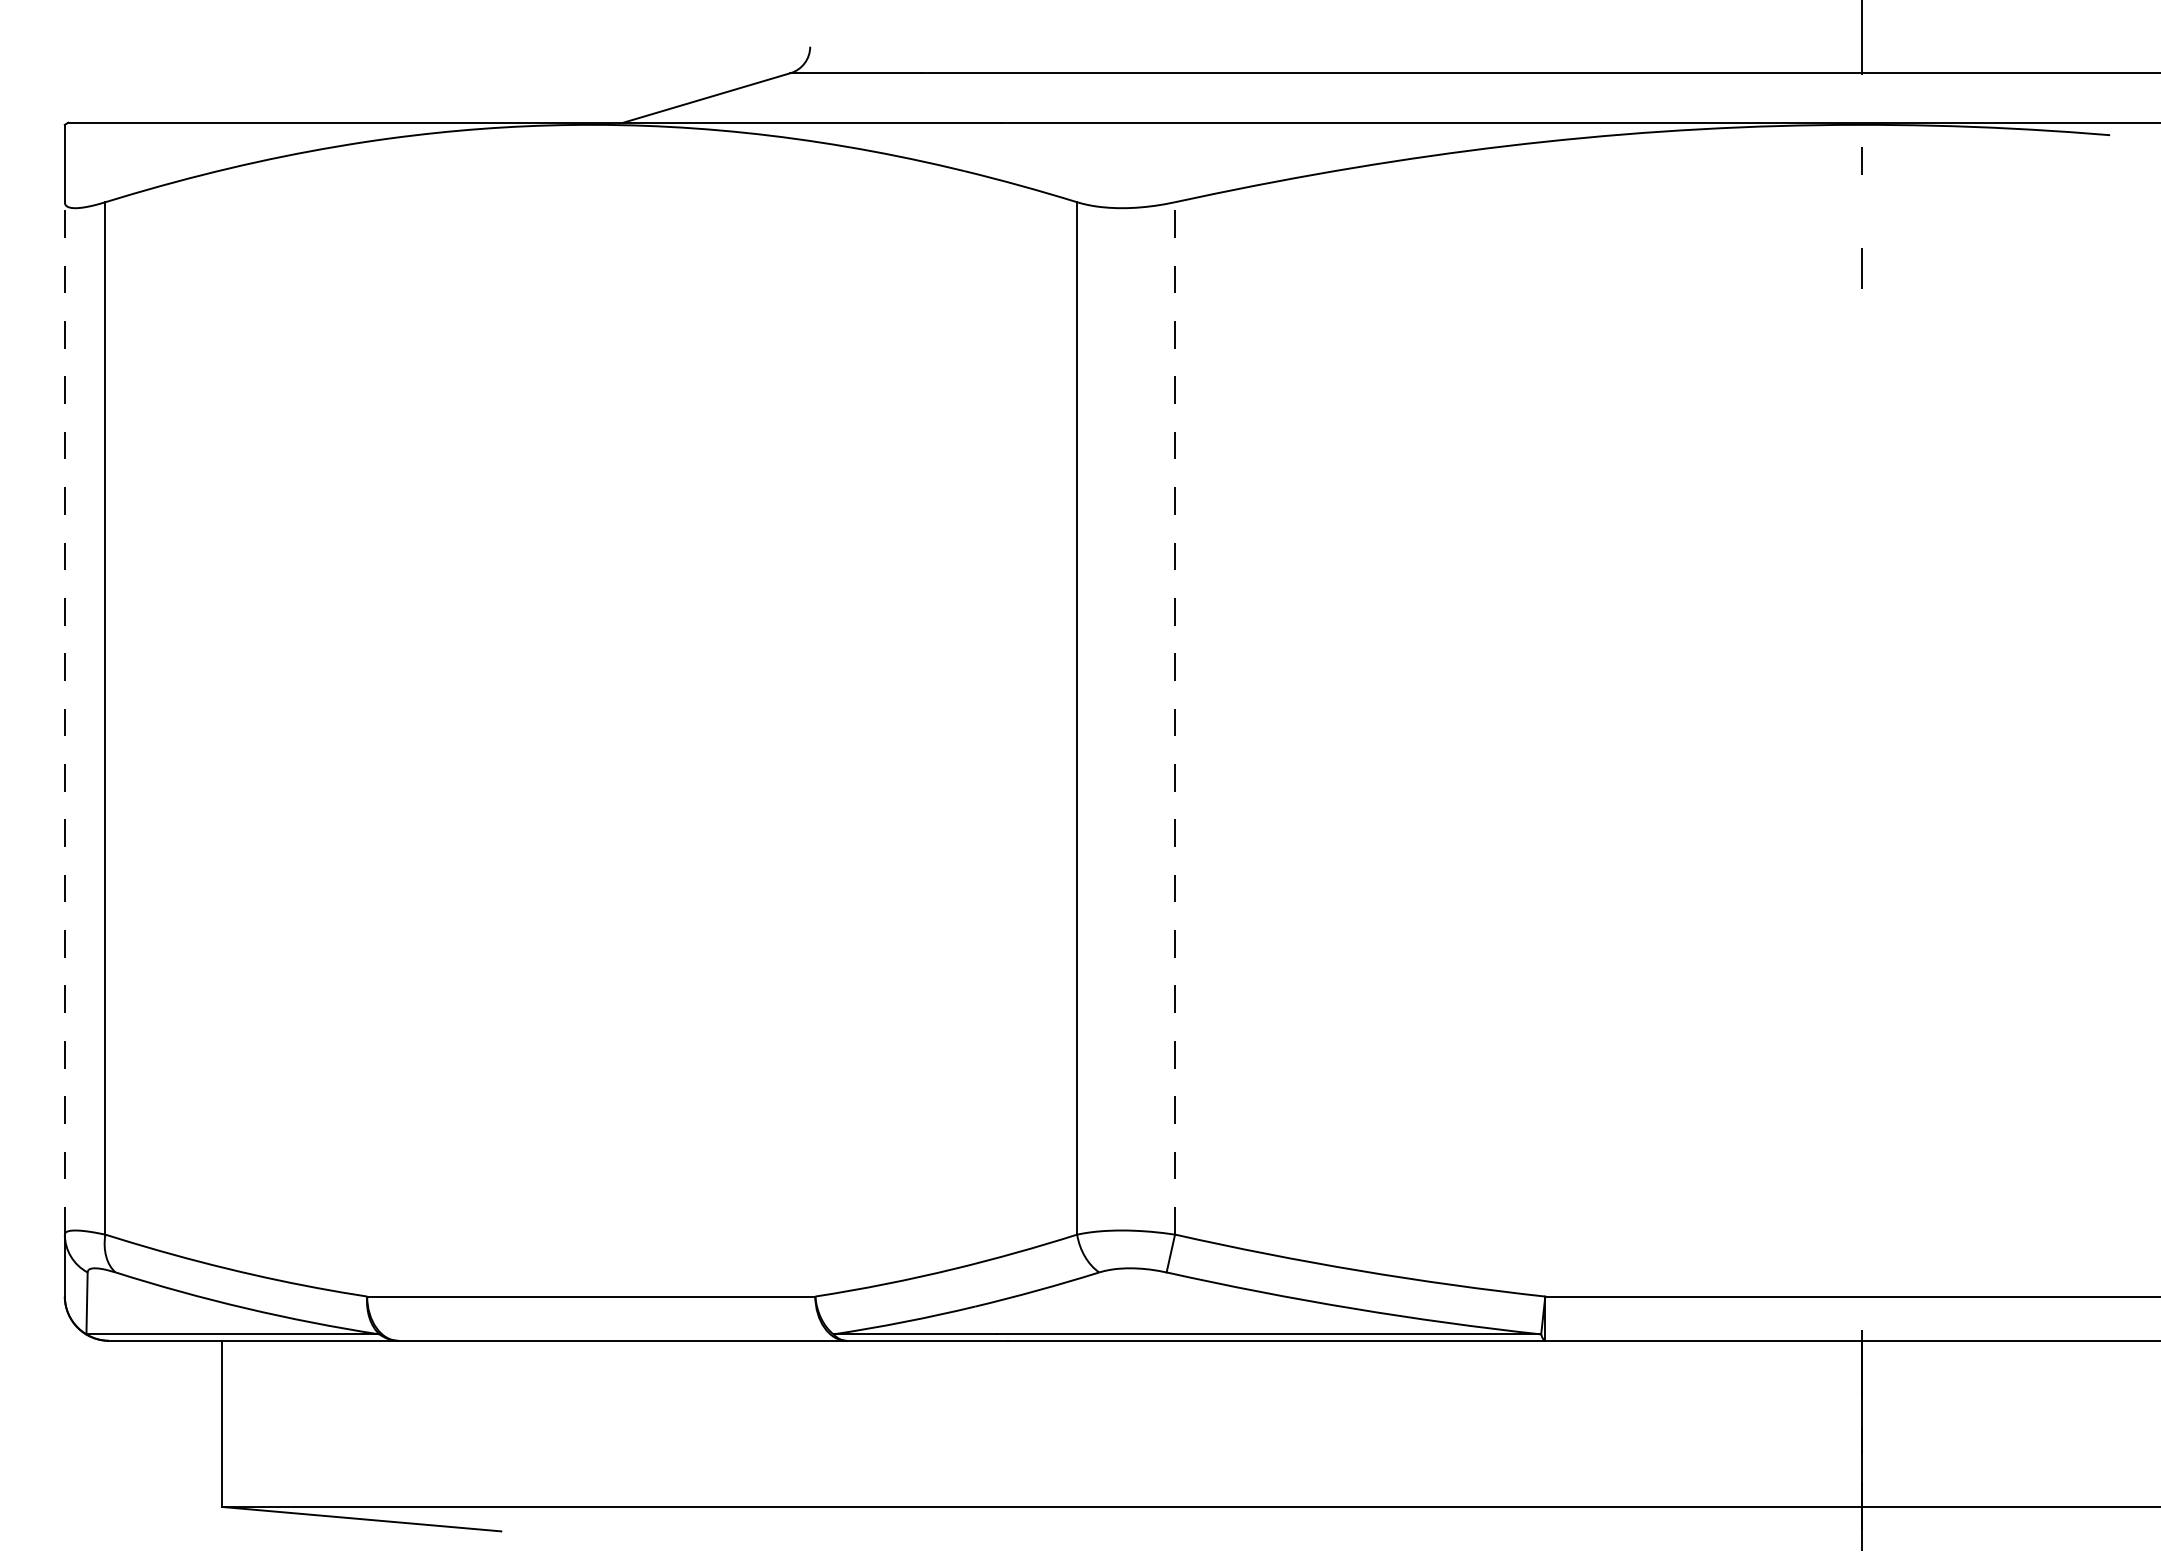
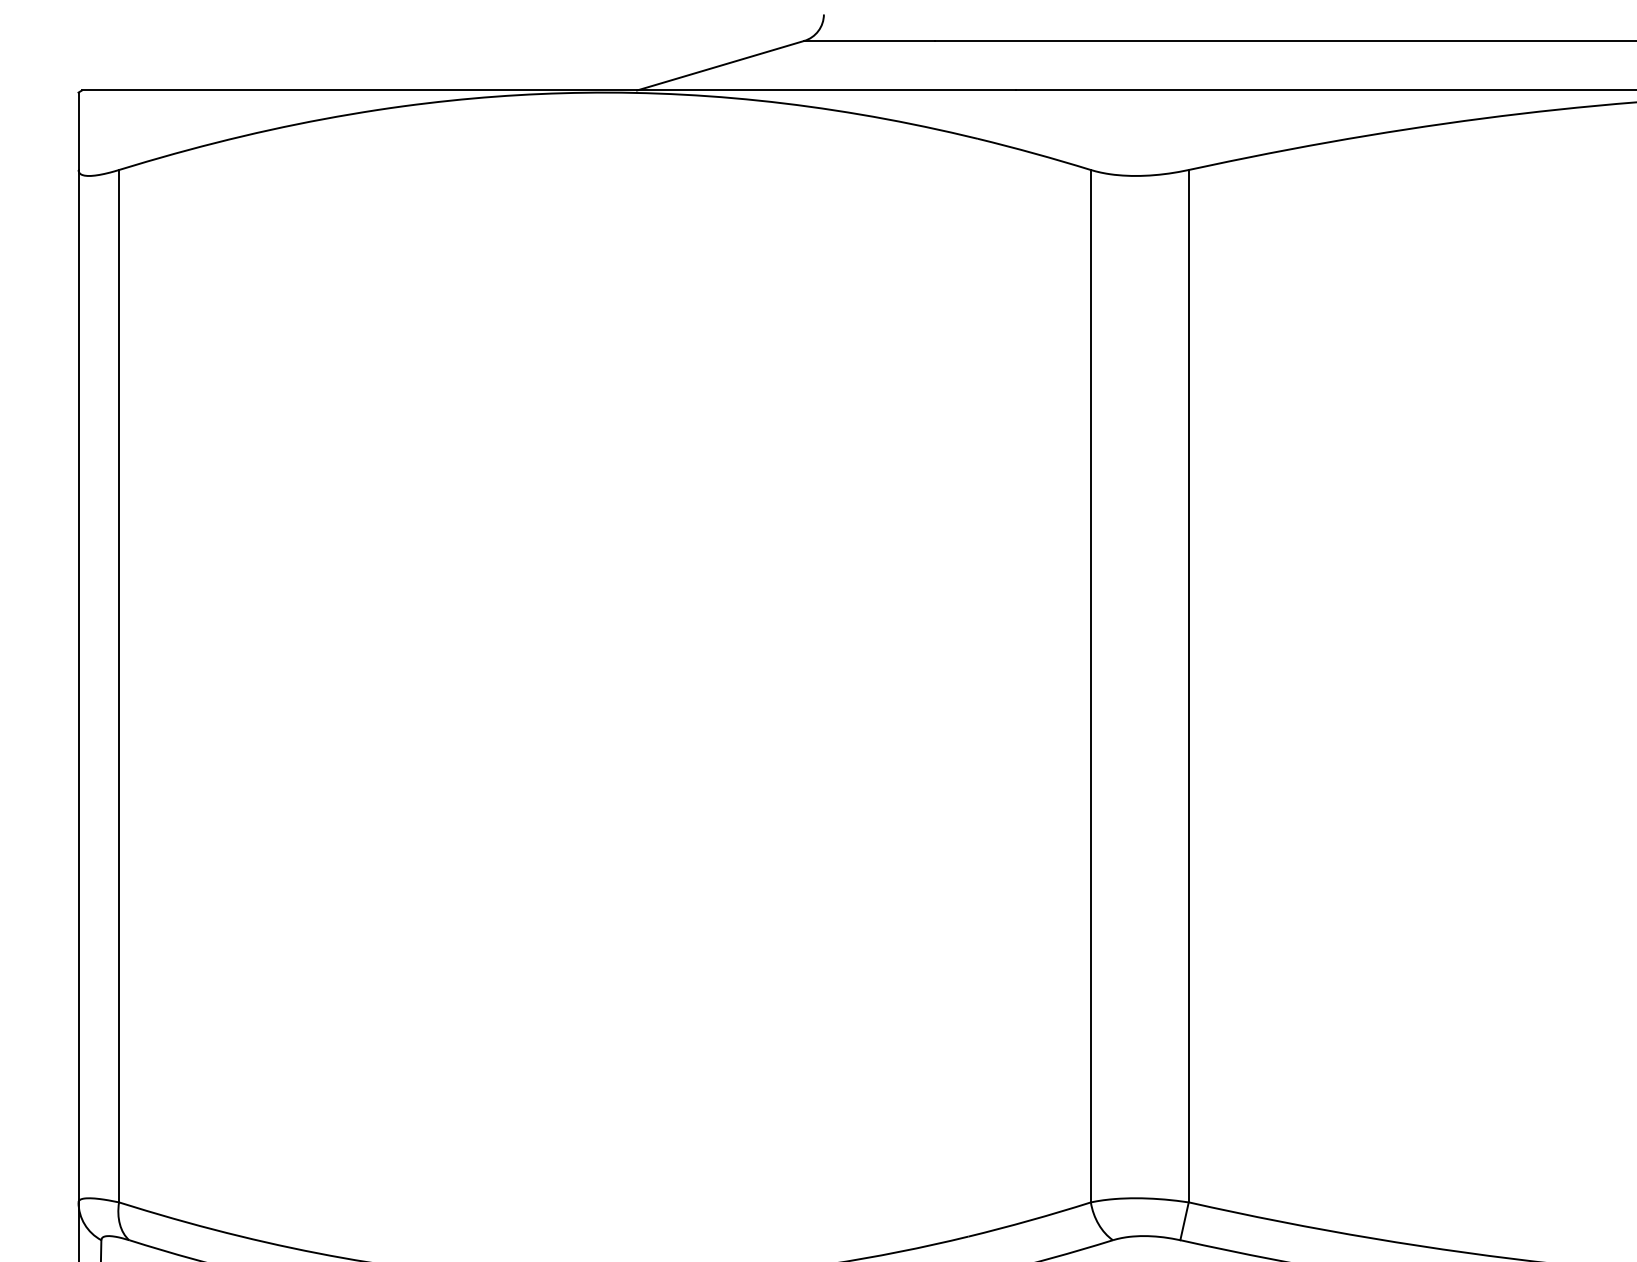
line: (64, 717) -> (78, 685), dashed -> solid
line: (1175, 717) -> (1189, 685), dashed -> solid

